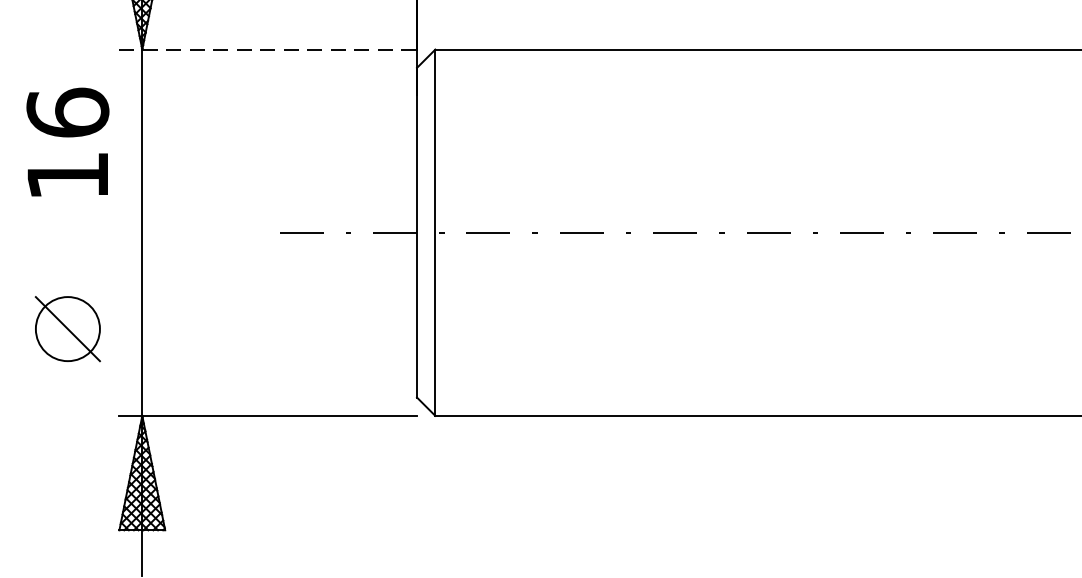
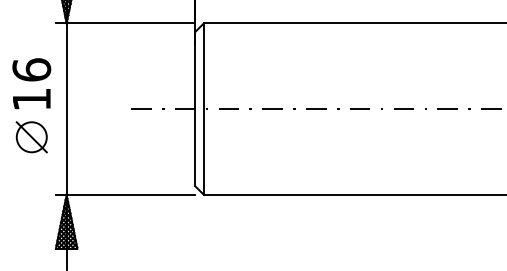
line: (267, 50) -> (125, 23), dashed -> solid
text: (67, 141) -> (31, 83), moved
part: (67, 329) -> (31, 137), moved

